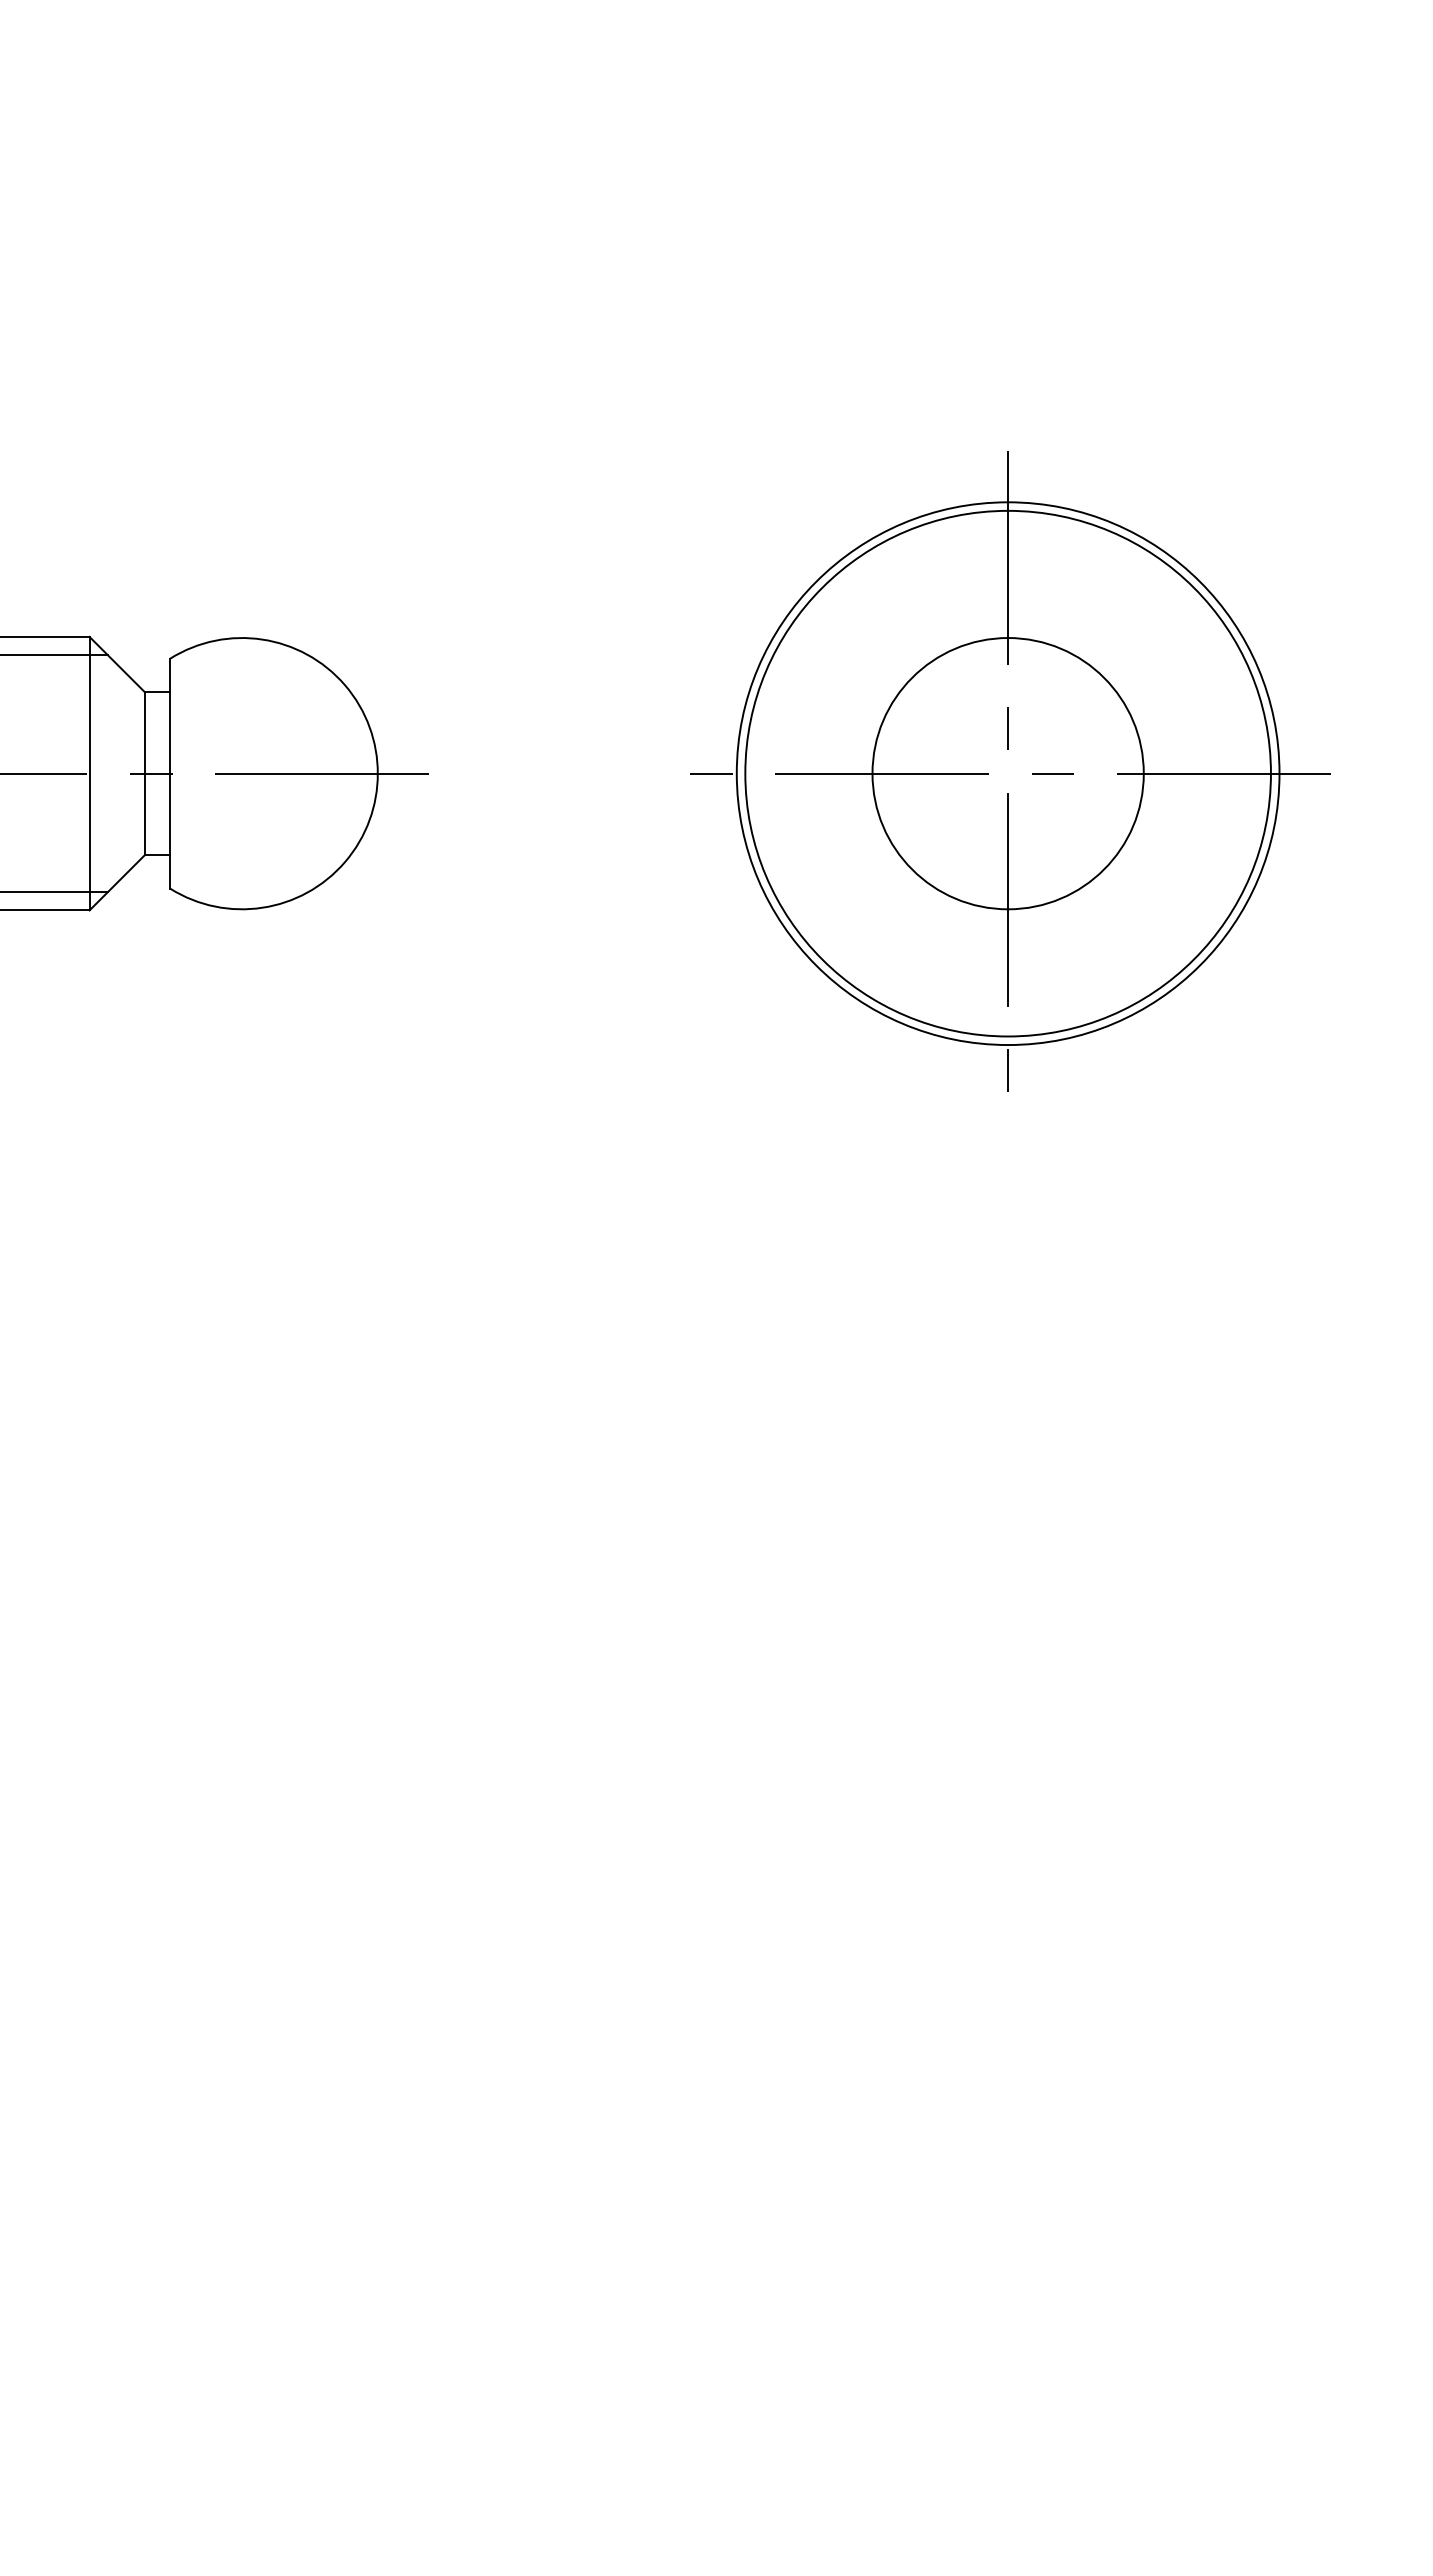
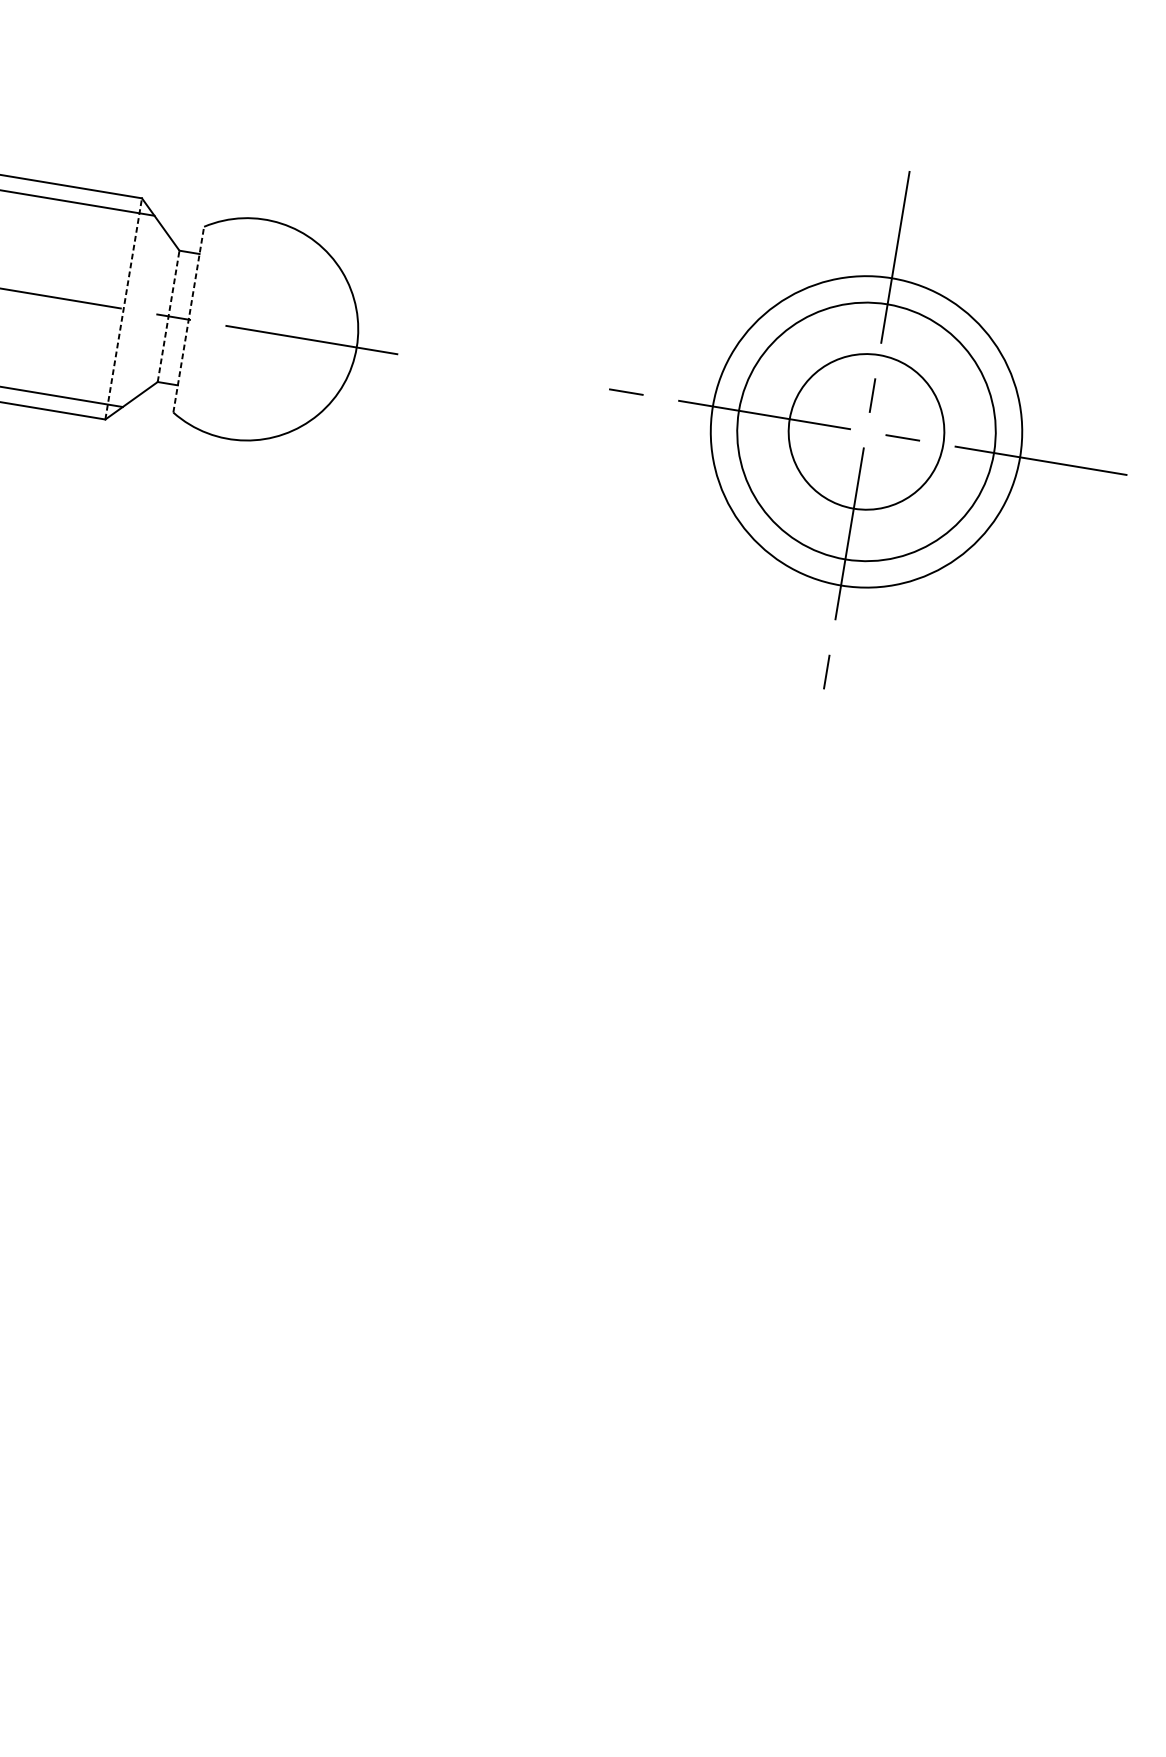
line: (89, 773) -> (123, 308), solid -> dashed
line: (145, 773) -> (168, 316), solid -> dashed
line: (170, 773) -> (189, 319), solid -> dashed
circle: (1007, 773) -> (866, 431), size x0.6
circle: (1007, 773) -> (866, 431), size x0.7
circle: (1007, 773) -> (866, 431), size x0.7

